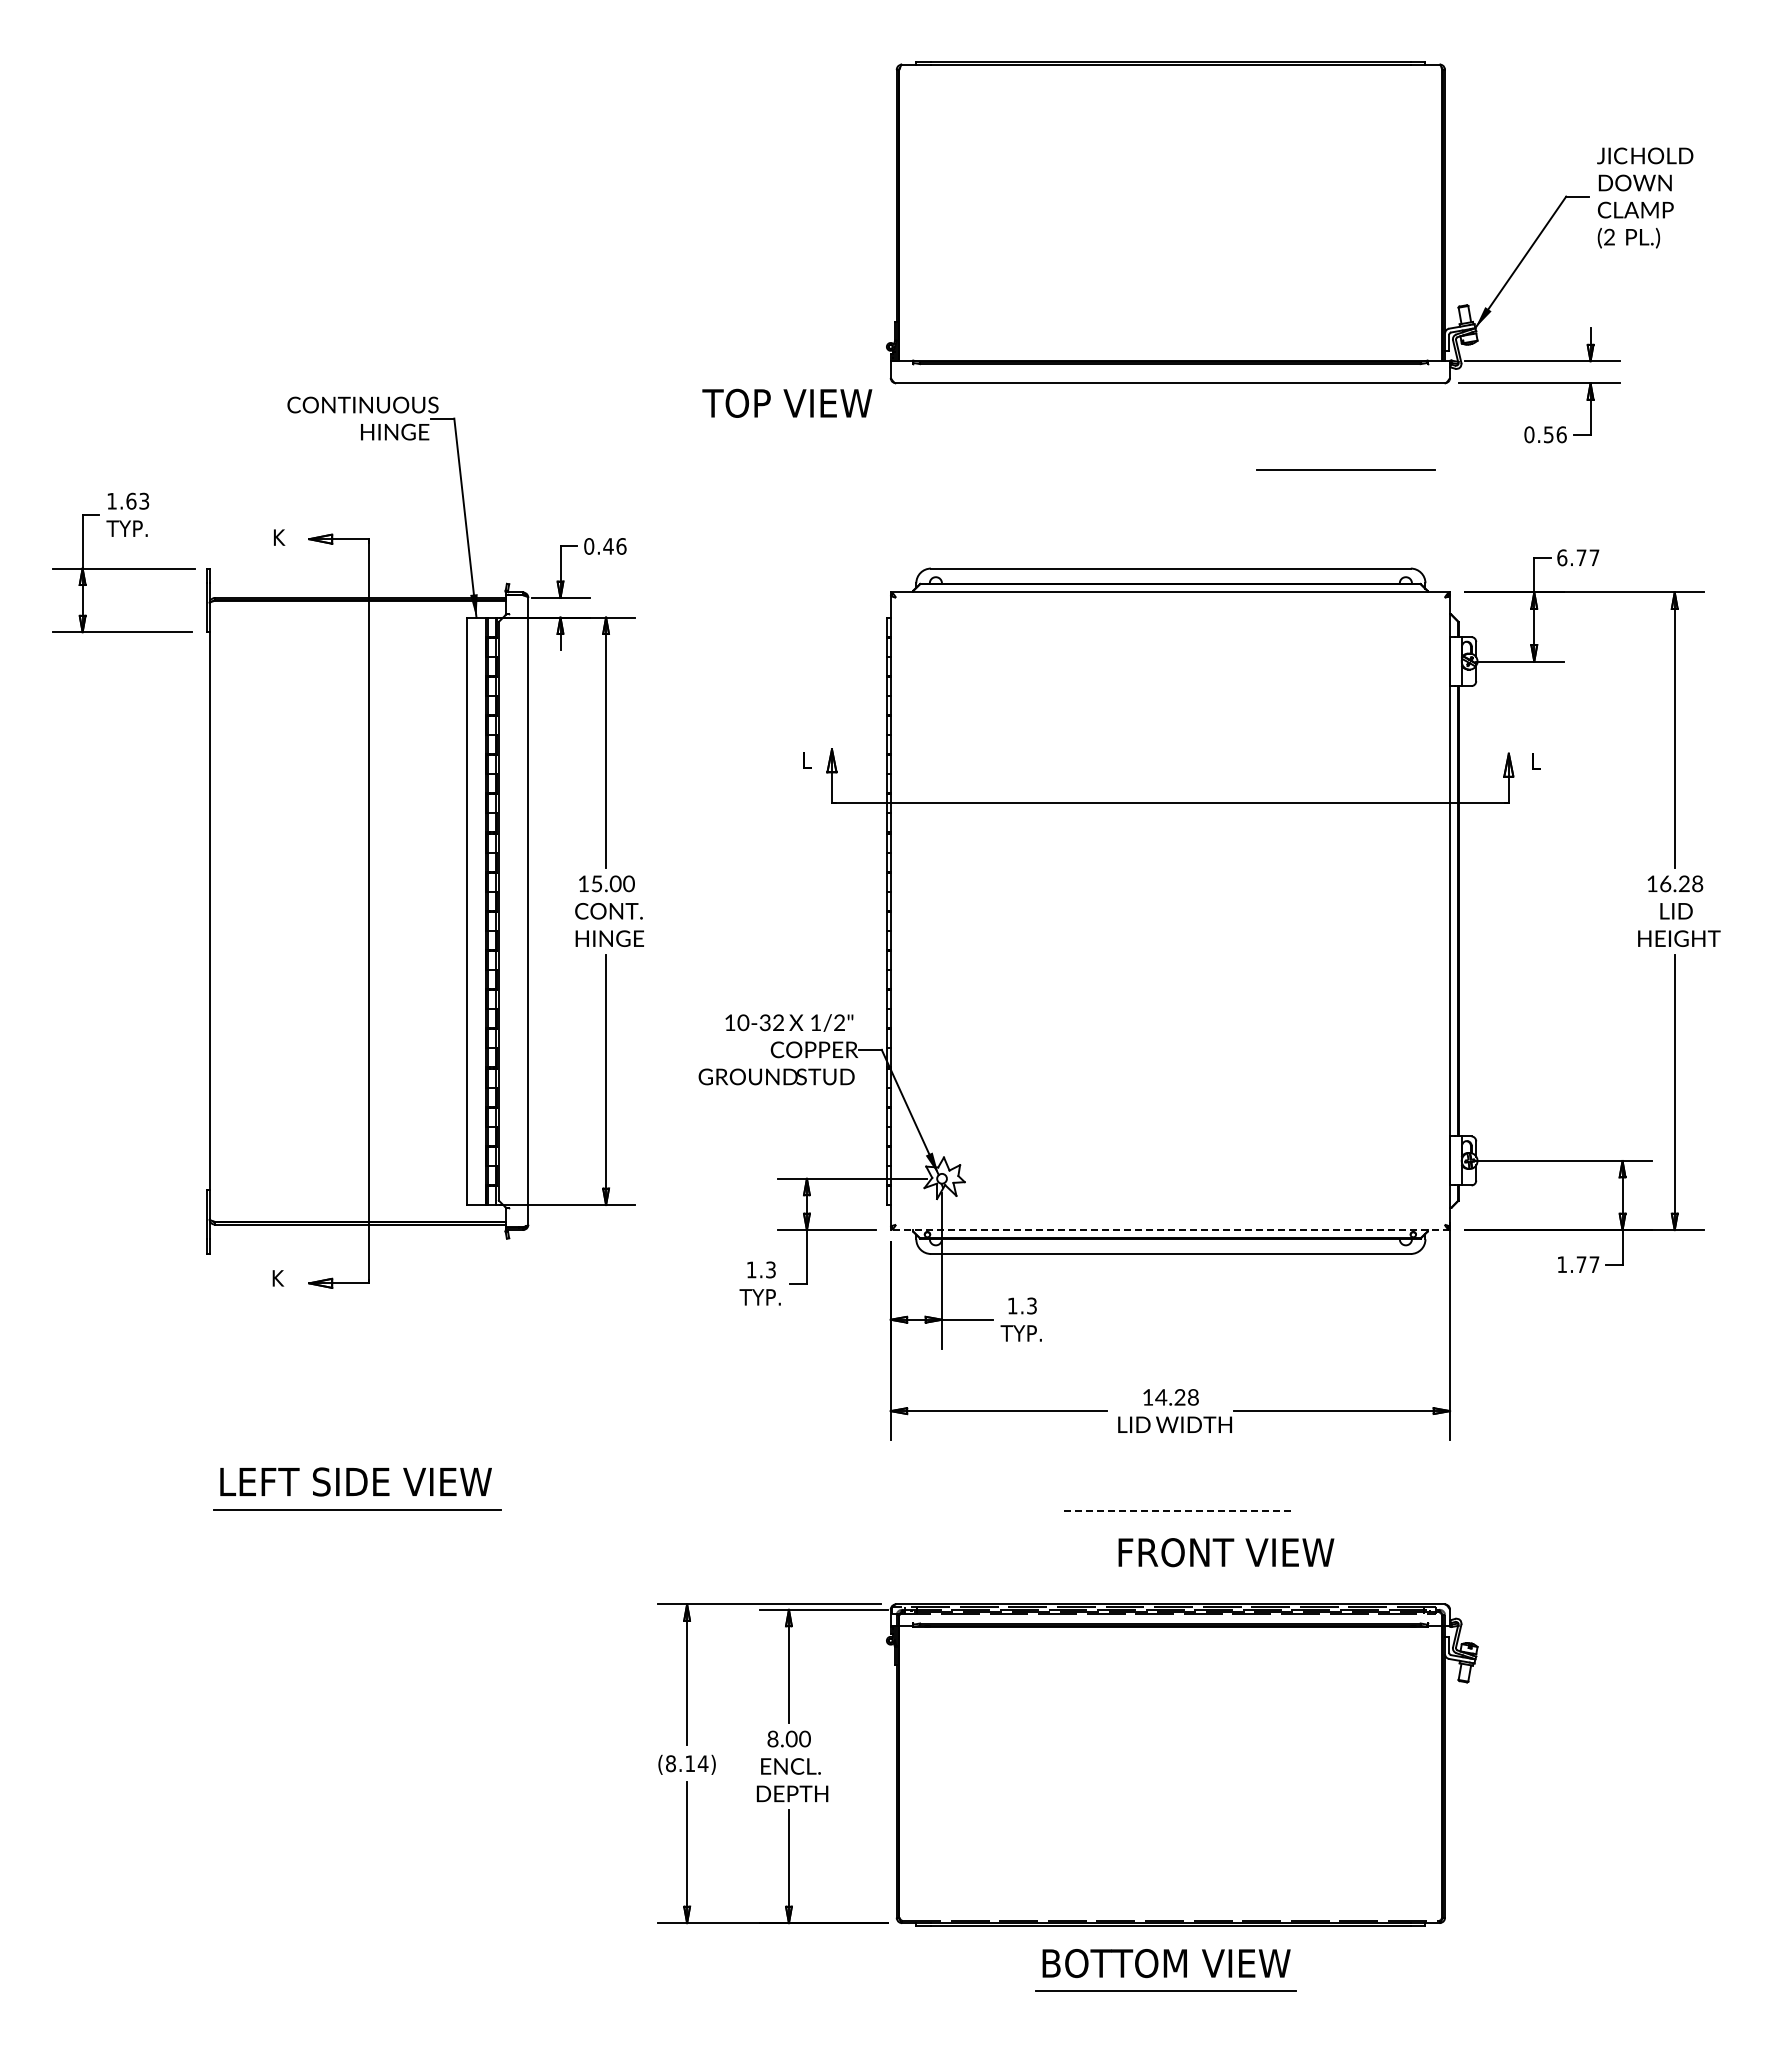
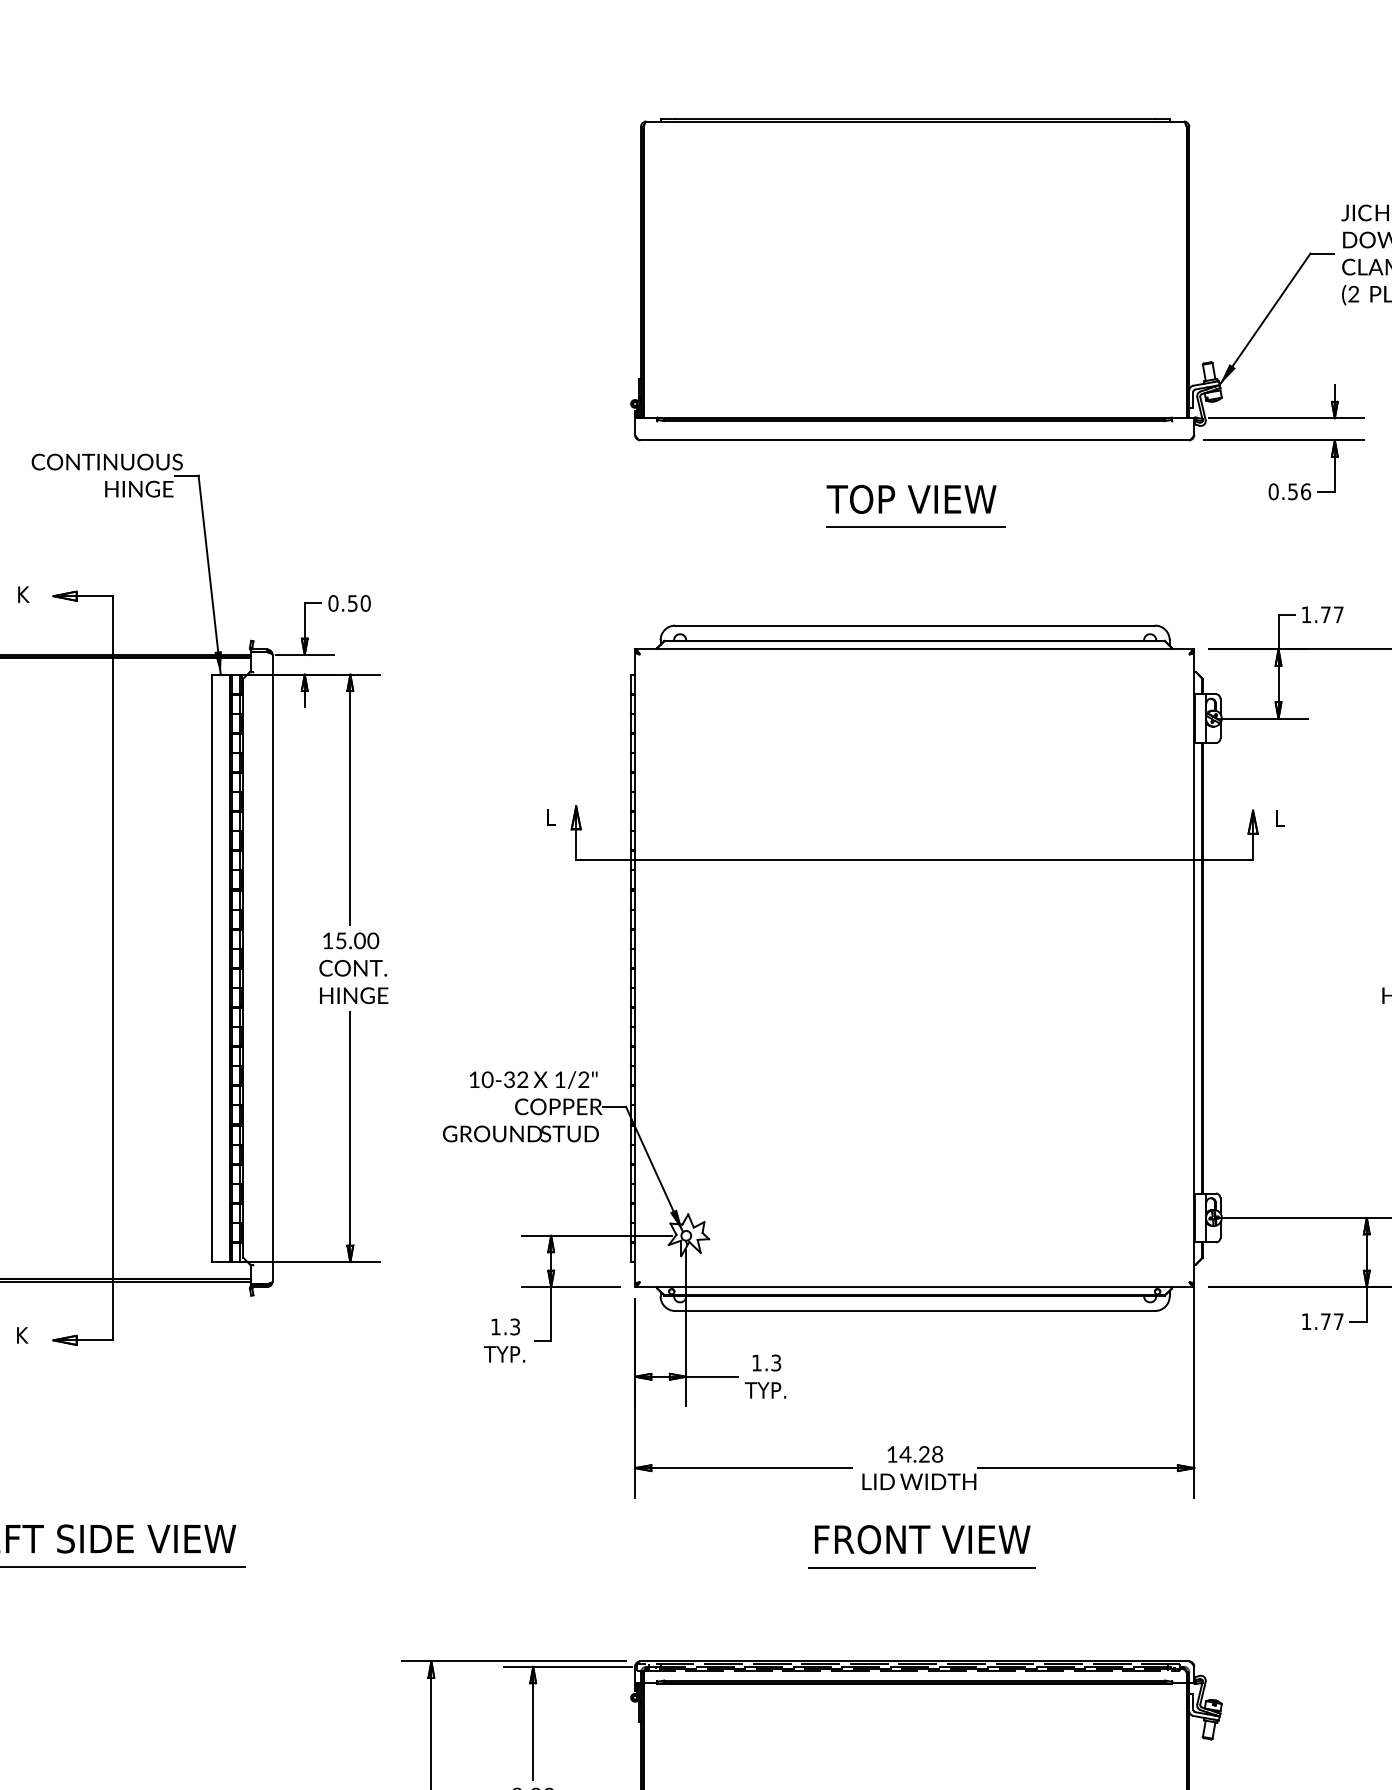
text: (787, 402) -> (911, 498), moved
line: (1345, 469) -> (914, 526), moved
text: (614, 546) -> (358, 603), 0.46 -> 0.50
text: (1562, 557) -> (1306, 614), 6.77 -> 1.77
line: (1170, 1230) -> (914, 1287), dashed -> solid
line: (1178, 1510) -> (922, 1567), dashed -> solid
text: (1226, 1552) -> (922, 1539), moved

